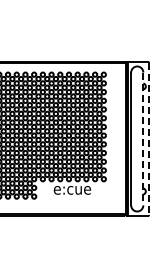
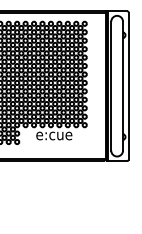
line: (149, 138) -> (129, 85), dashed -> solid
line: (143, 139) -> (123, 86), dashed -> solid

